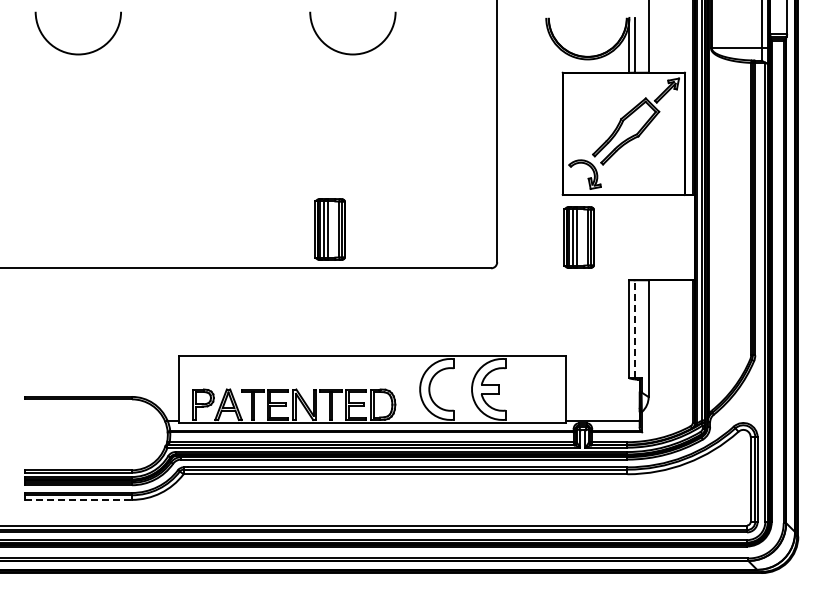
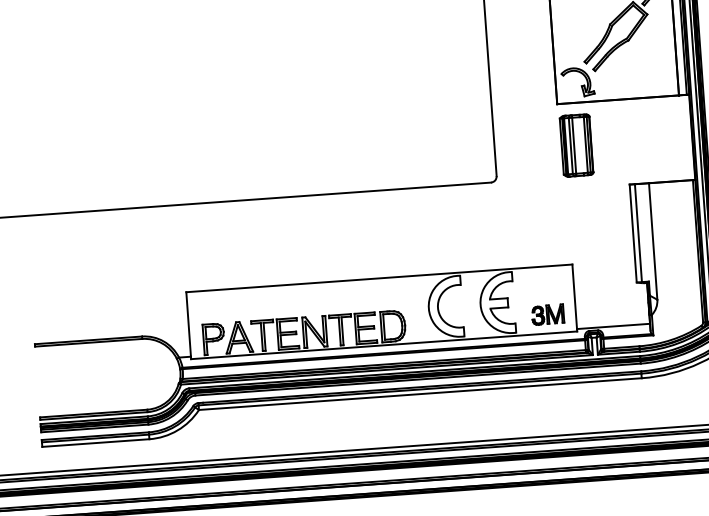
part: (329, 229) -> (327, 155), removed
line: (634, 328) -> (638, 232), dashed -> solid
part: (538, 403) -> (547, 314), added
line: (78, 499) -> (95, 442), dashed -> solid

